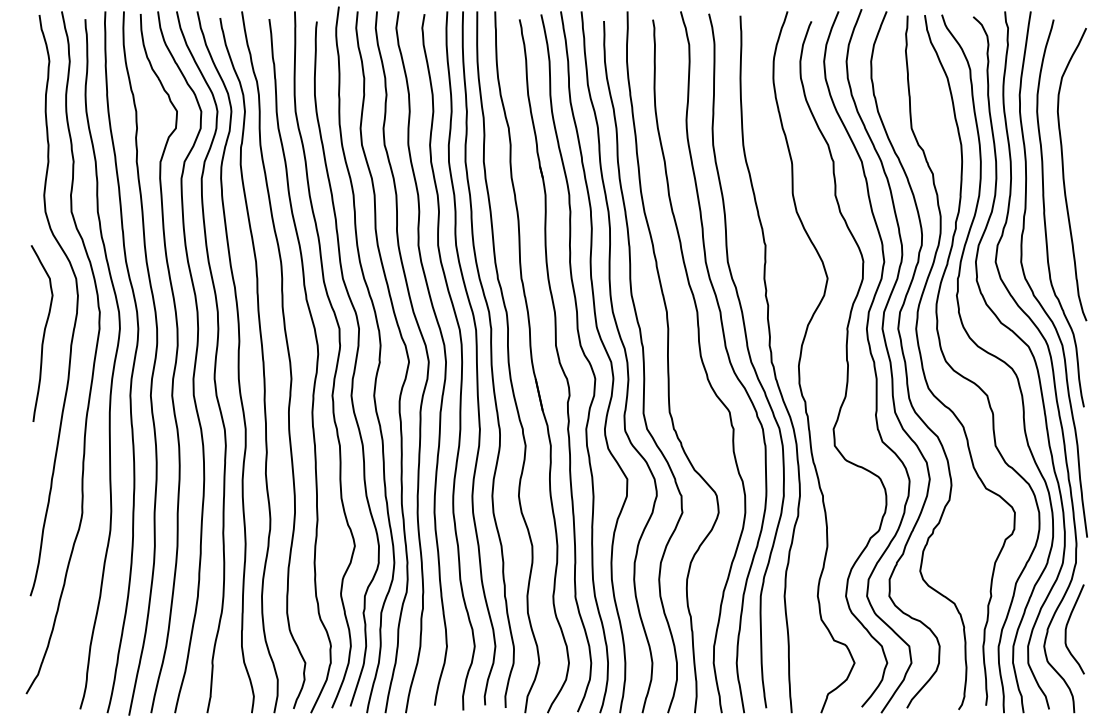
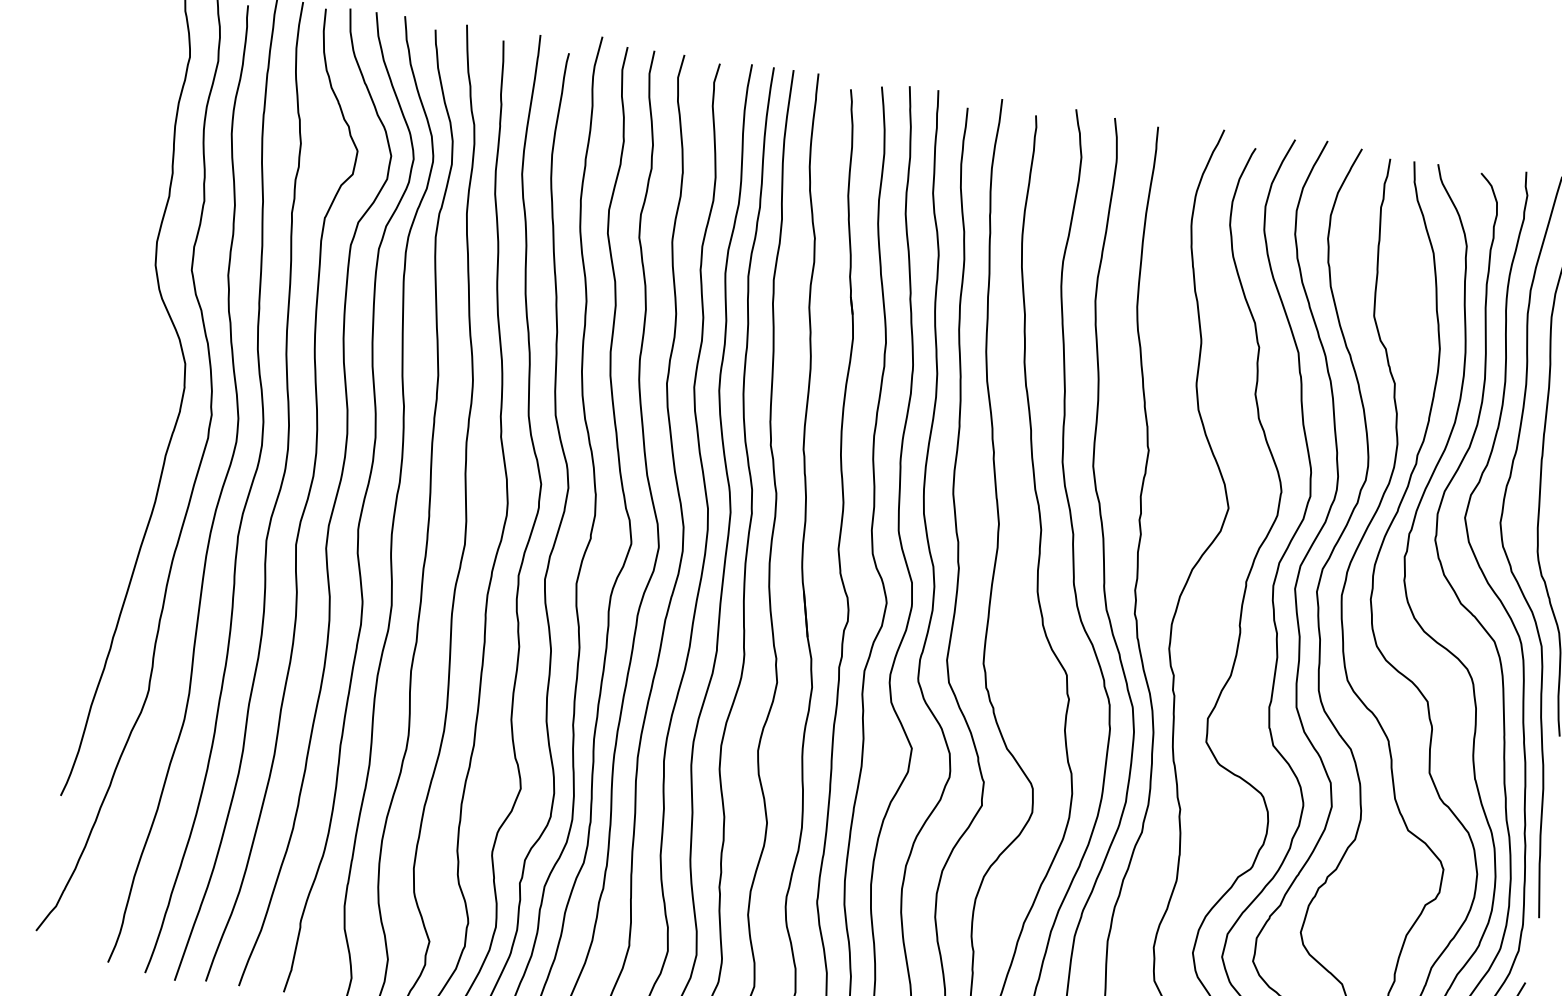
curve: (43, 333) -> (129, 433), removed

